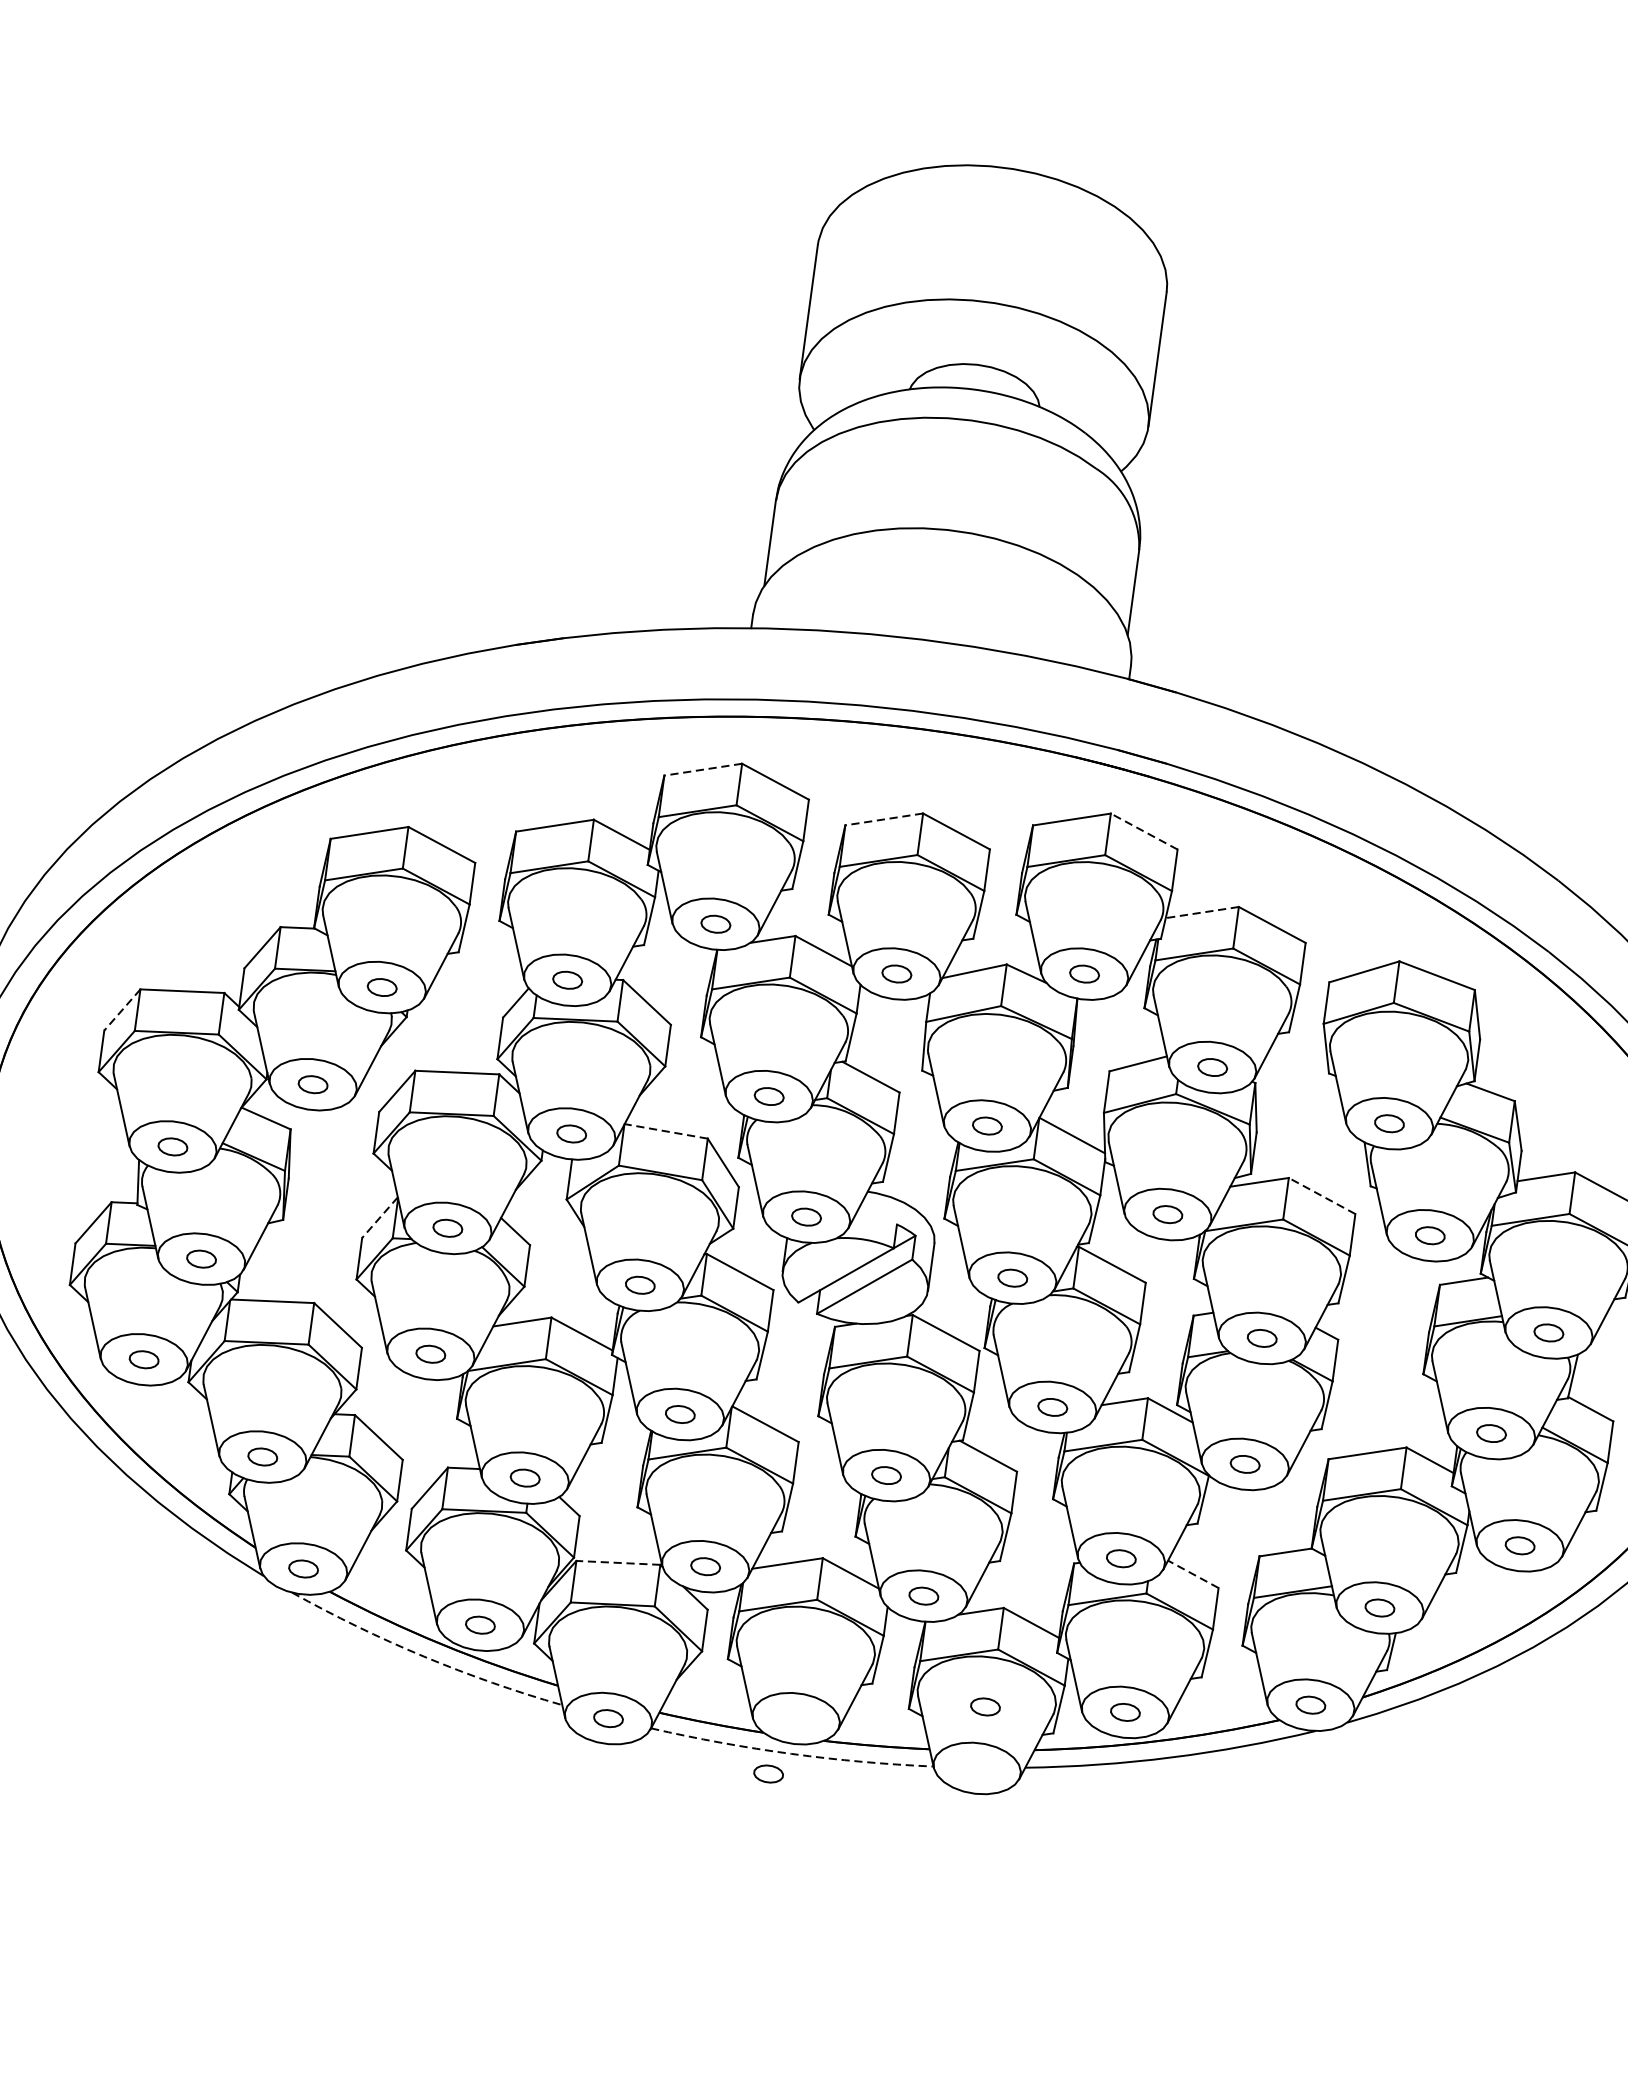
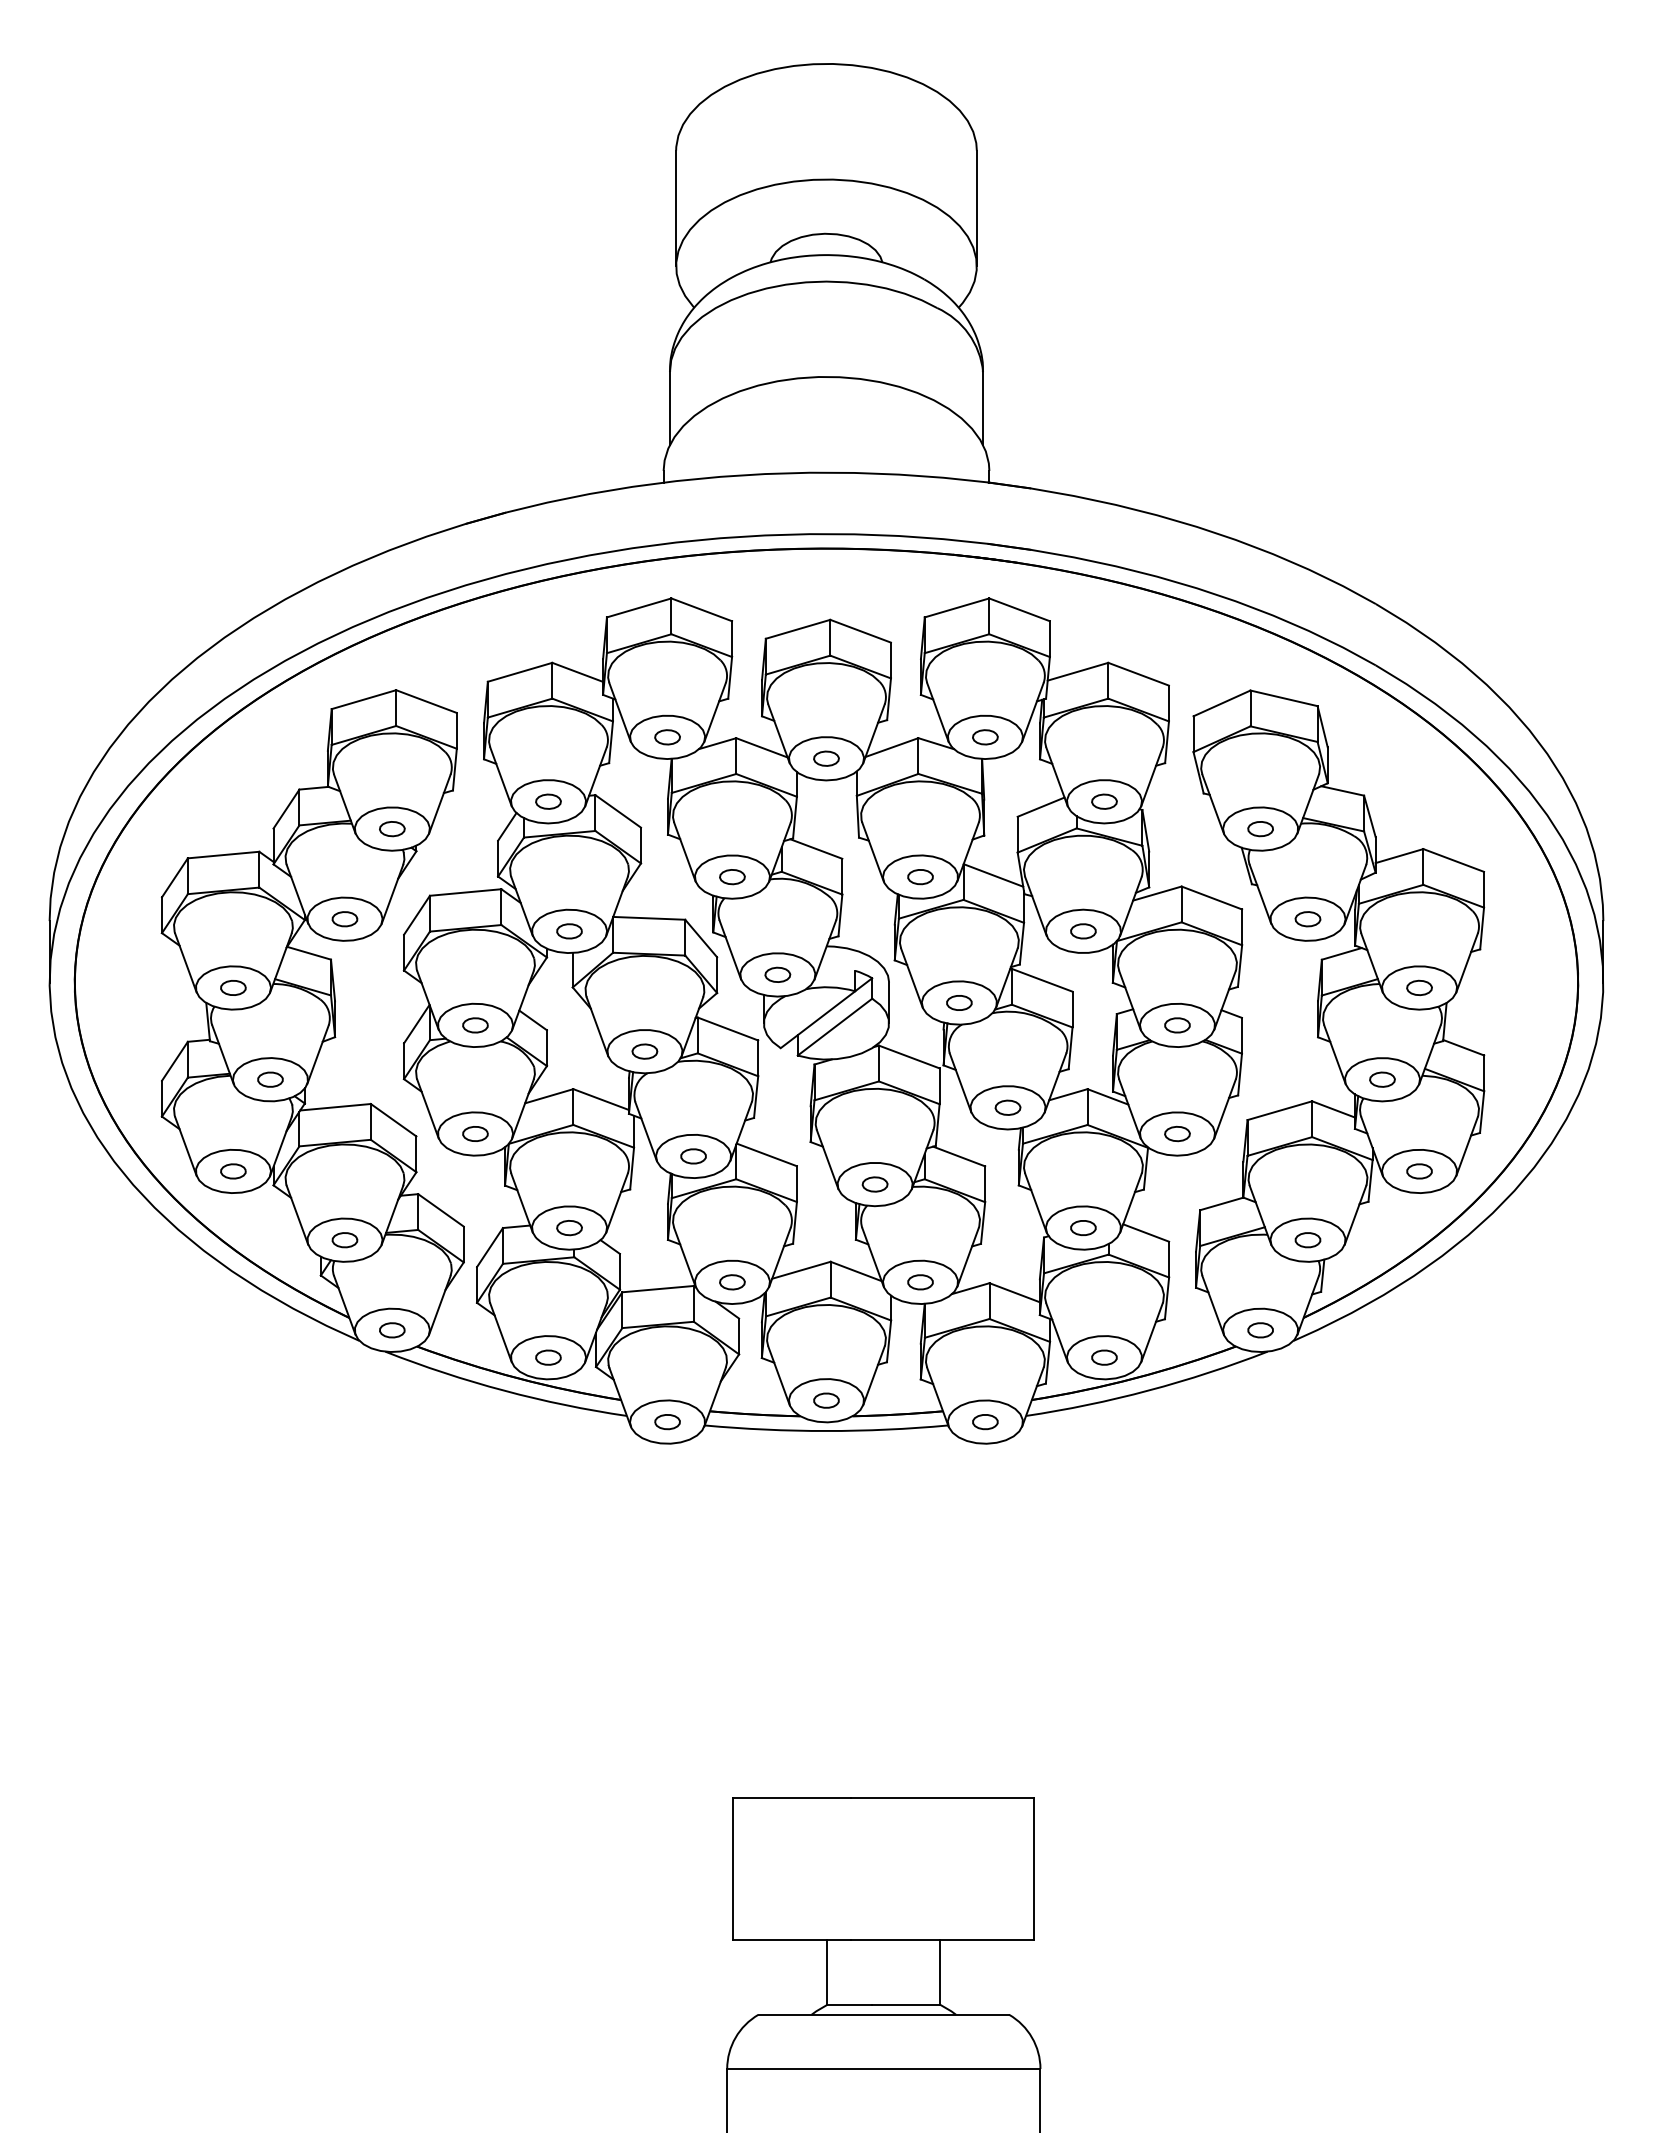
line: (703, 769) -> (639, 607), dashed -> solid
line: (884, 819) -> (798, 629), dashed -> solid
line: (1144, 831) -> (1019, 609), dashed -> solid
line: (1202, 912) -> (1078, 671), dashed -> solid
line: (121, 1010) -> (174, 878), dashed -> solid
line: (665, 1131) -> (648, 918), dashed -> solid
line: (1321, 1195) -> (1211, 897), dashed -> solid
line: (379, 1218) -> (416, 1024), dashed -> solid
line: (618, 1563) -> (658, 1289), dashed -> solid
line: (1193, 1574) -> (1146, 1233), dashed -> solid
arc: (424, 1656) -> (504, 1390), dashed -> solid
part: (985, 1707) -> (985, 1422), moved
arc: (791, 1754) -> (826, 1431), dashed -> solid
part: (768, 1773) -> (826, 1400), moved

